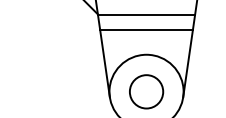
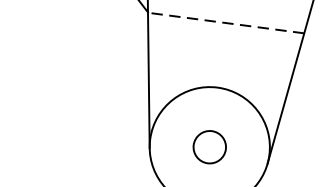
line: (146, 14) -> (226, 22), solid -> dashed
line: (146, 30) -> (222, 48), removed
circle: (146, 91) -> (209, 146), size x0.6

